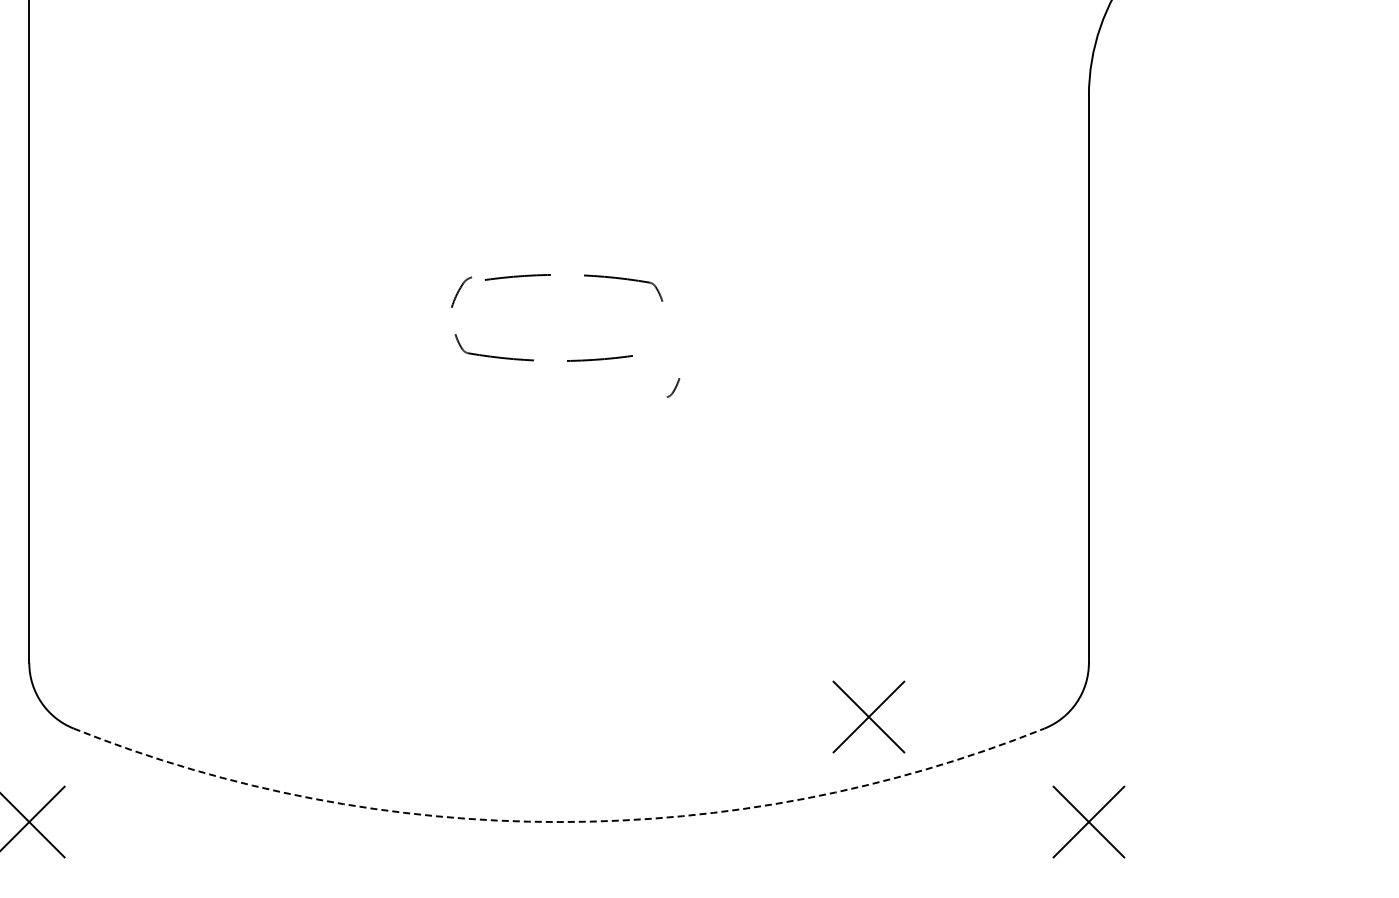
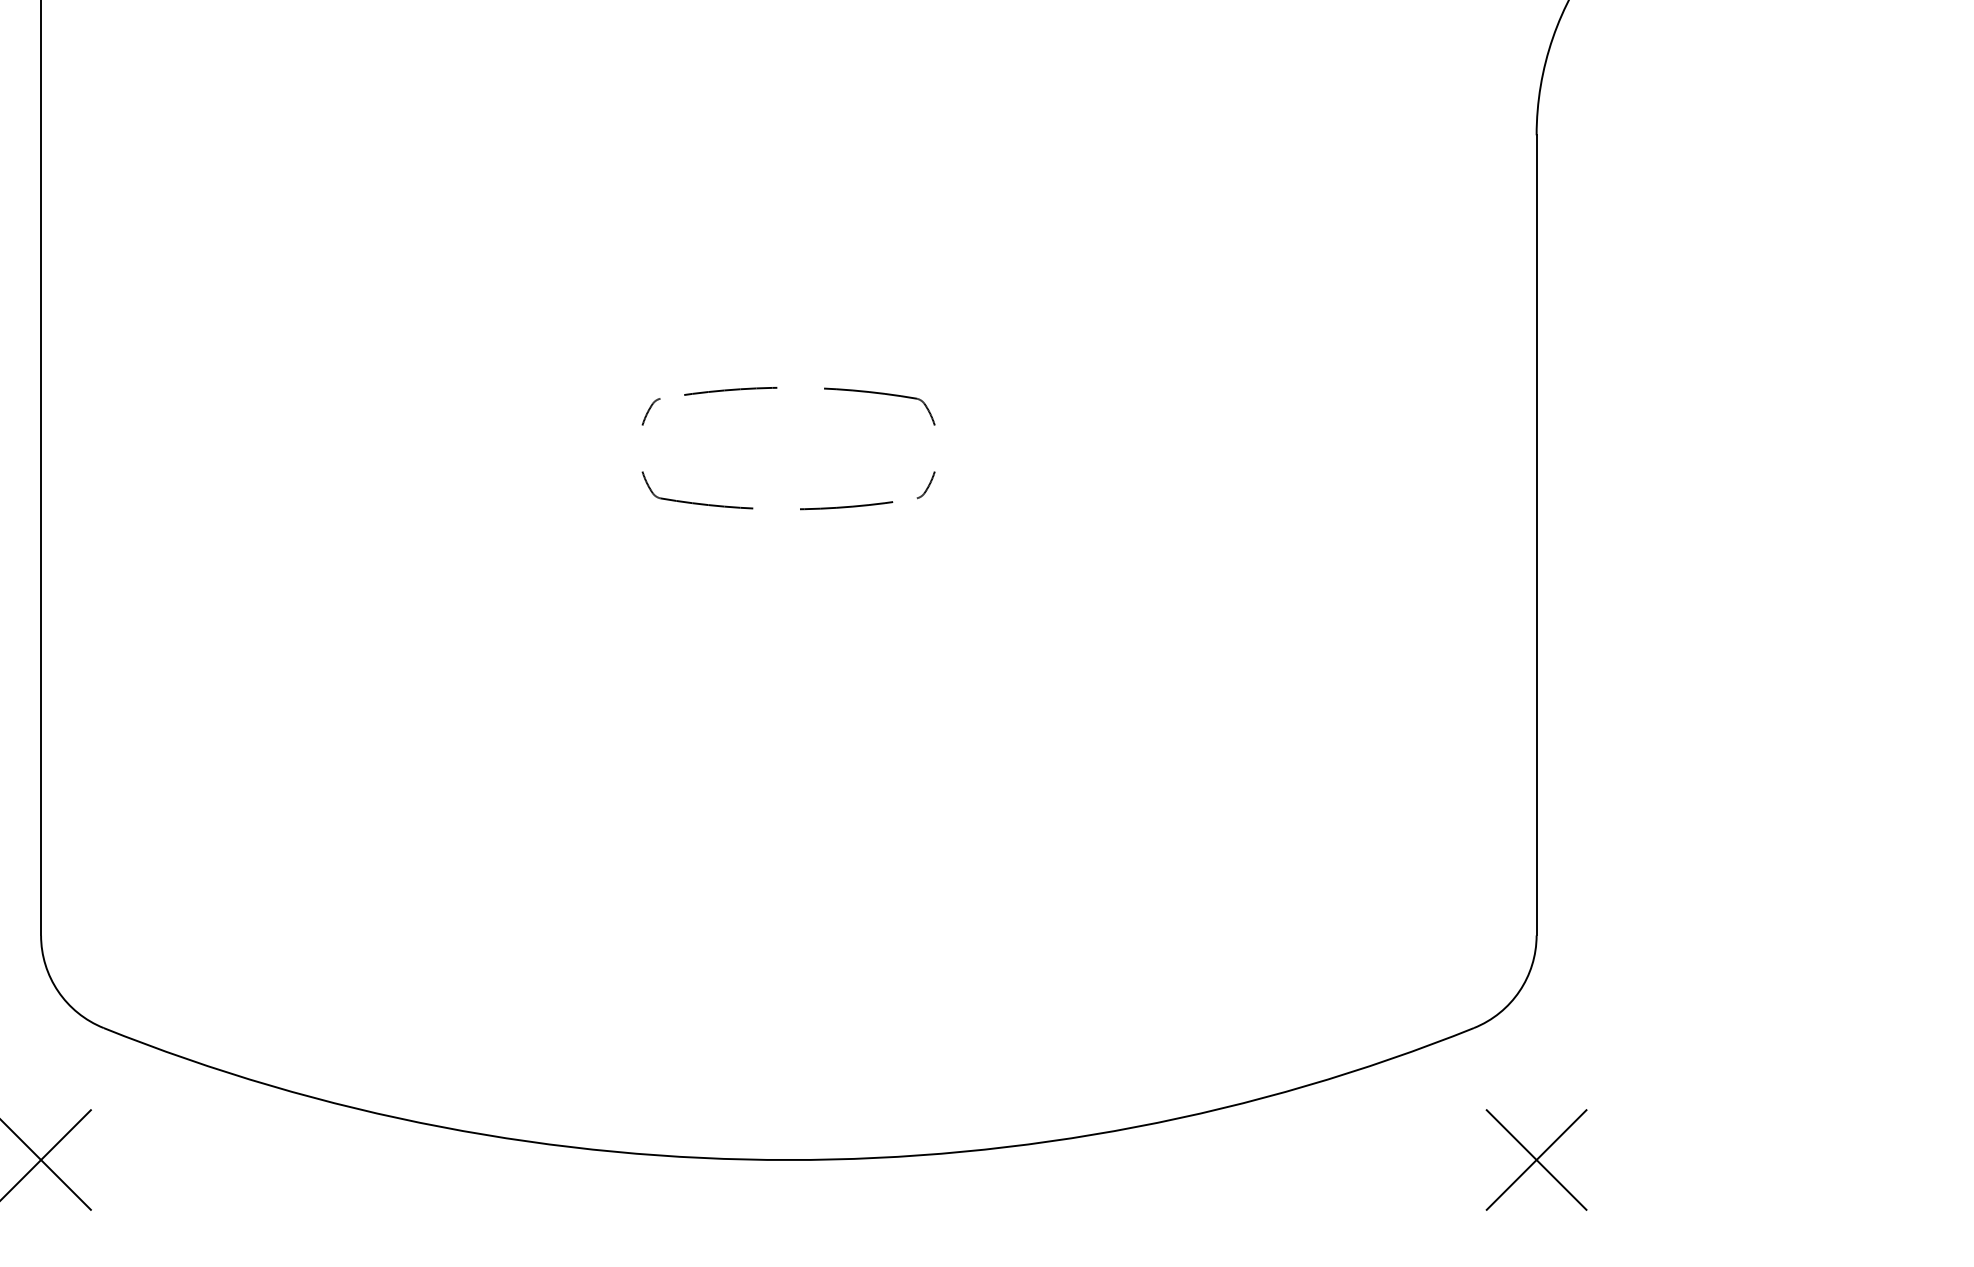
part: (461, 291) -> (651, 411), size x0.62
part: (673, 387) -> (926, 484), moved
part: (868, 716) -> (1225, 1011), removed
arc: (559, 822) -> (789, 1160), dashed -> solid

